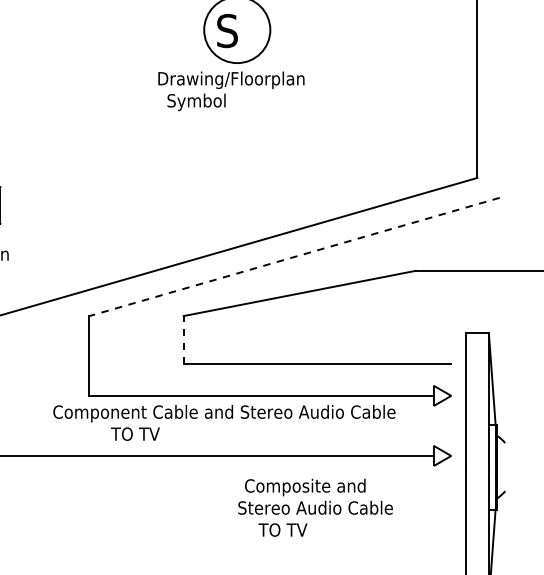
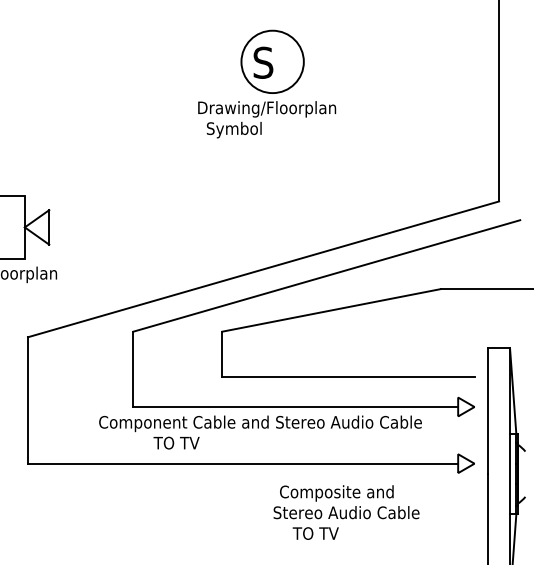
line: (294, 257) -> (326, 276), dashed -> solid
line: (184, 340) -> (222, 354), dashed -> solid

